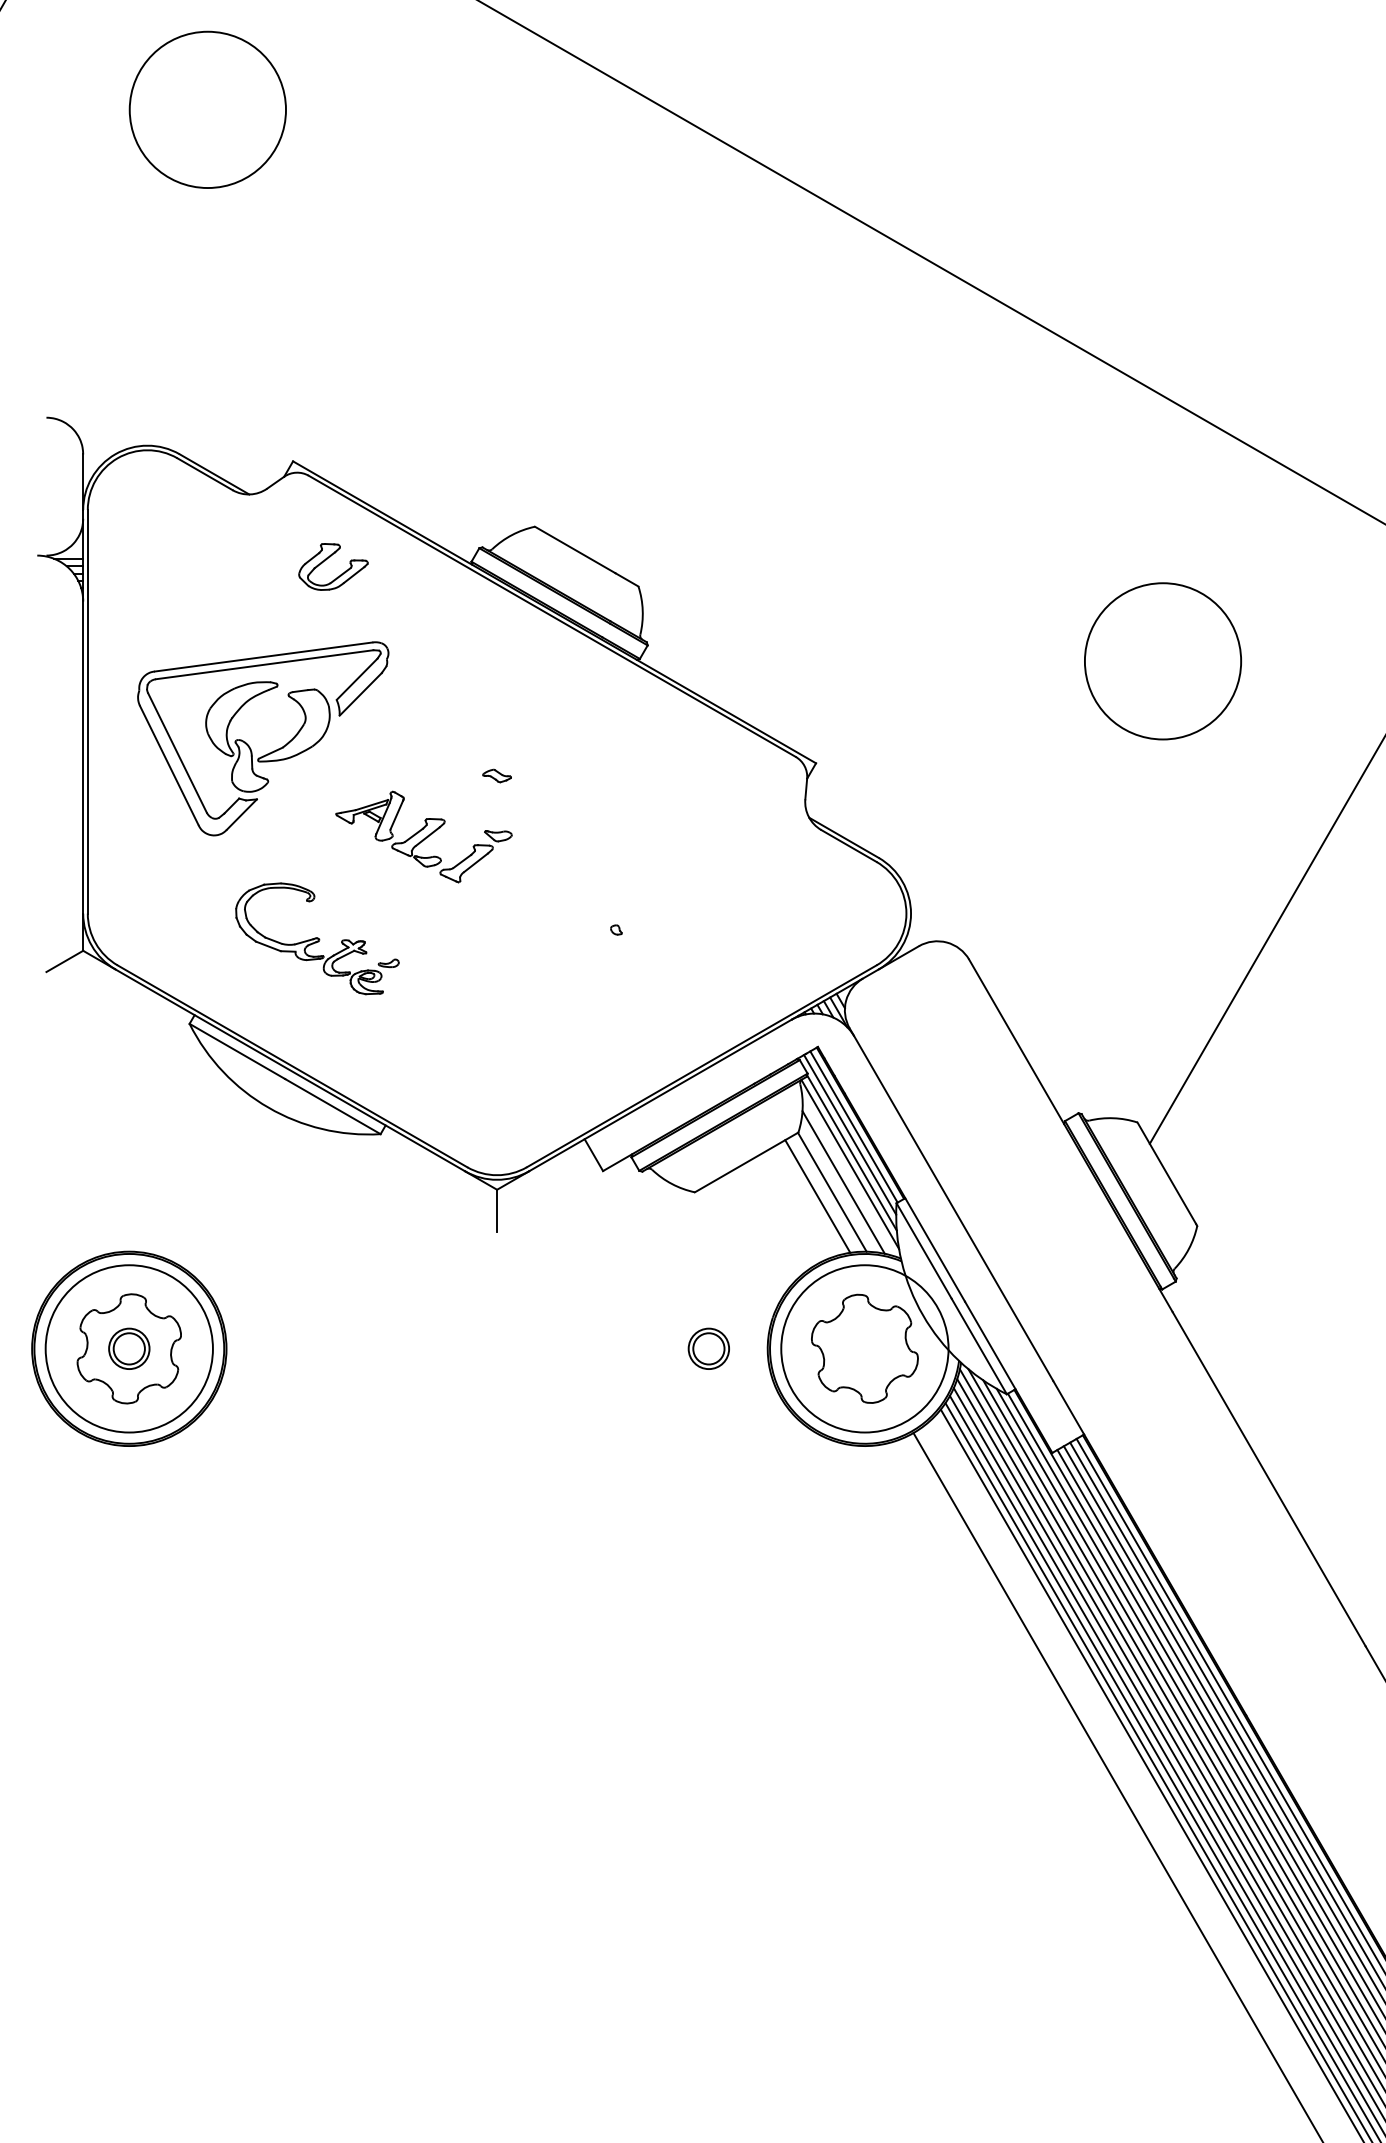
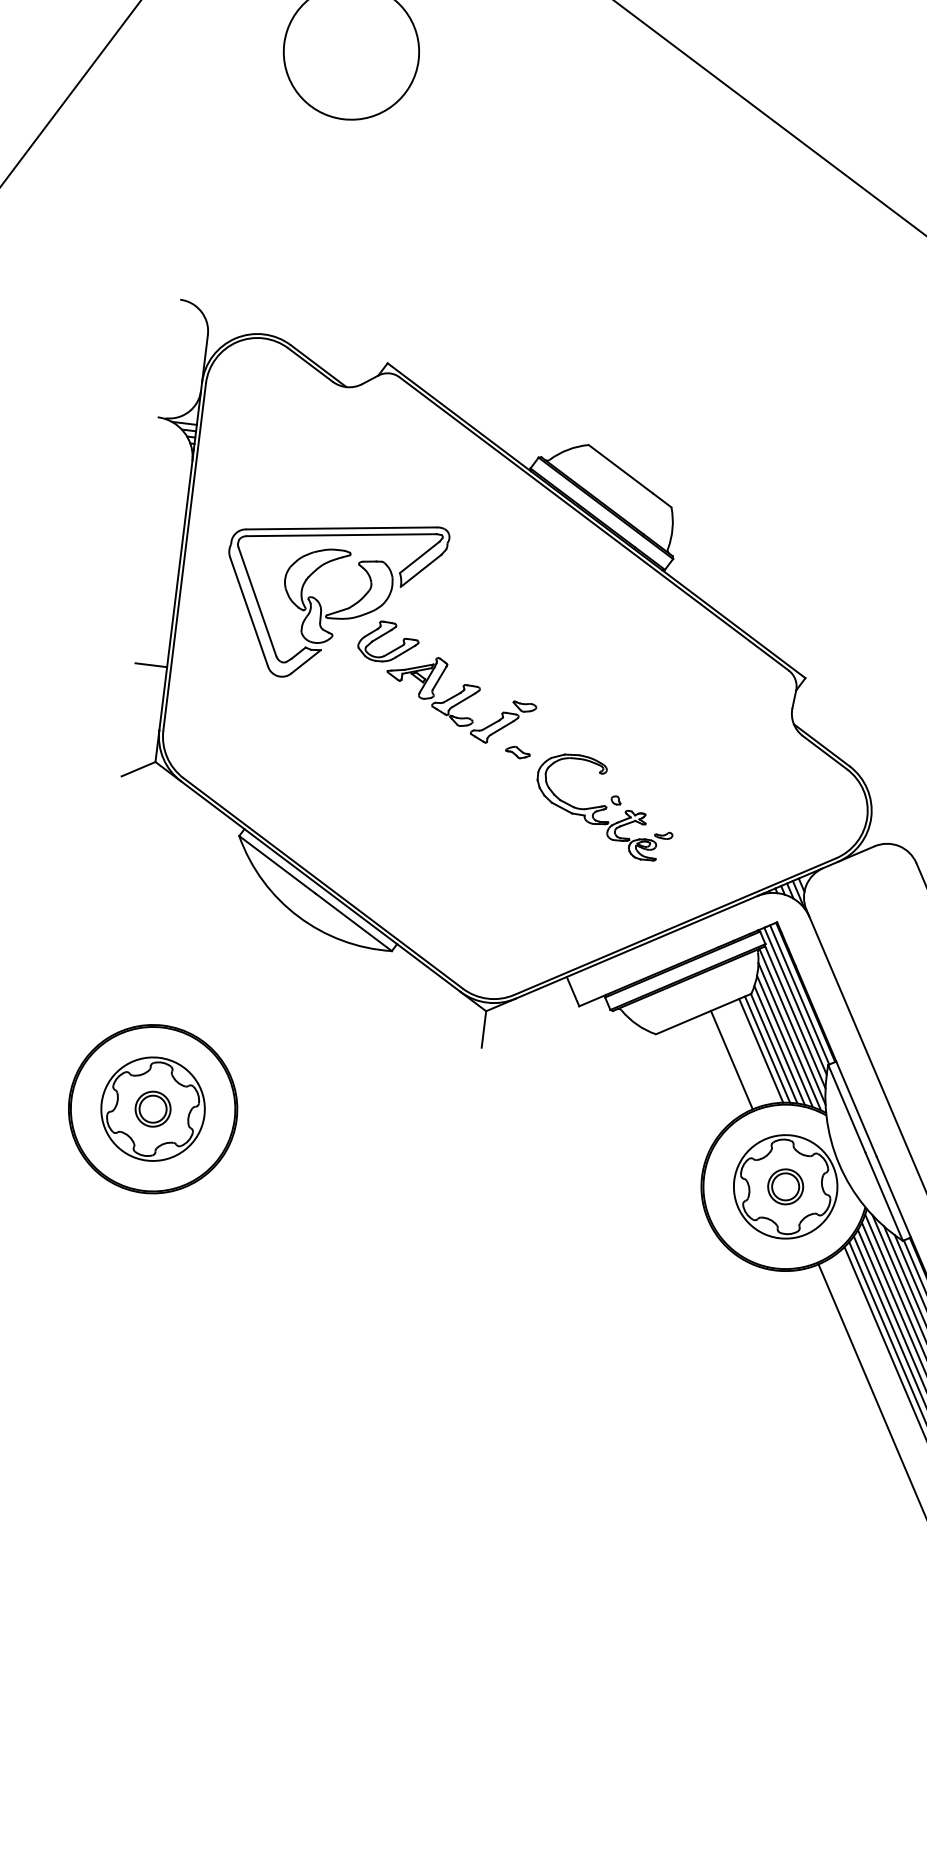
part: (327, 559) -> (384, 635), moved
part: (496, 775) -> (517, 752), moved
line: (64, 840) -> (151, 665), added
part: (317, 938) -> (605, 806), moved
line: (848, 1176) -> (789, 1036), added
line: (837, 1187) -> (779, 1045), added
line: (824, 1193) -> (767, 1048), added
line: (785, 1210) -> (731, 1059), added
circle: (129, 1348) -> (153, 1108), size x0.71
part: (708, 1348) -> (785, 1186), moved
circle: (864, 1348) -> (785, 1186), size x0.71

